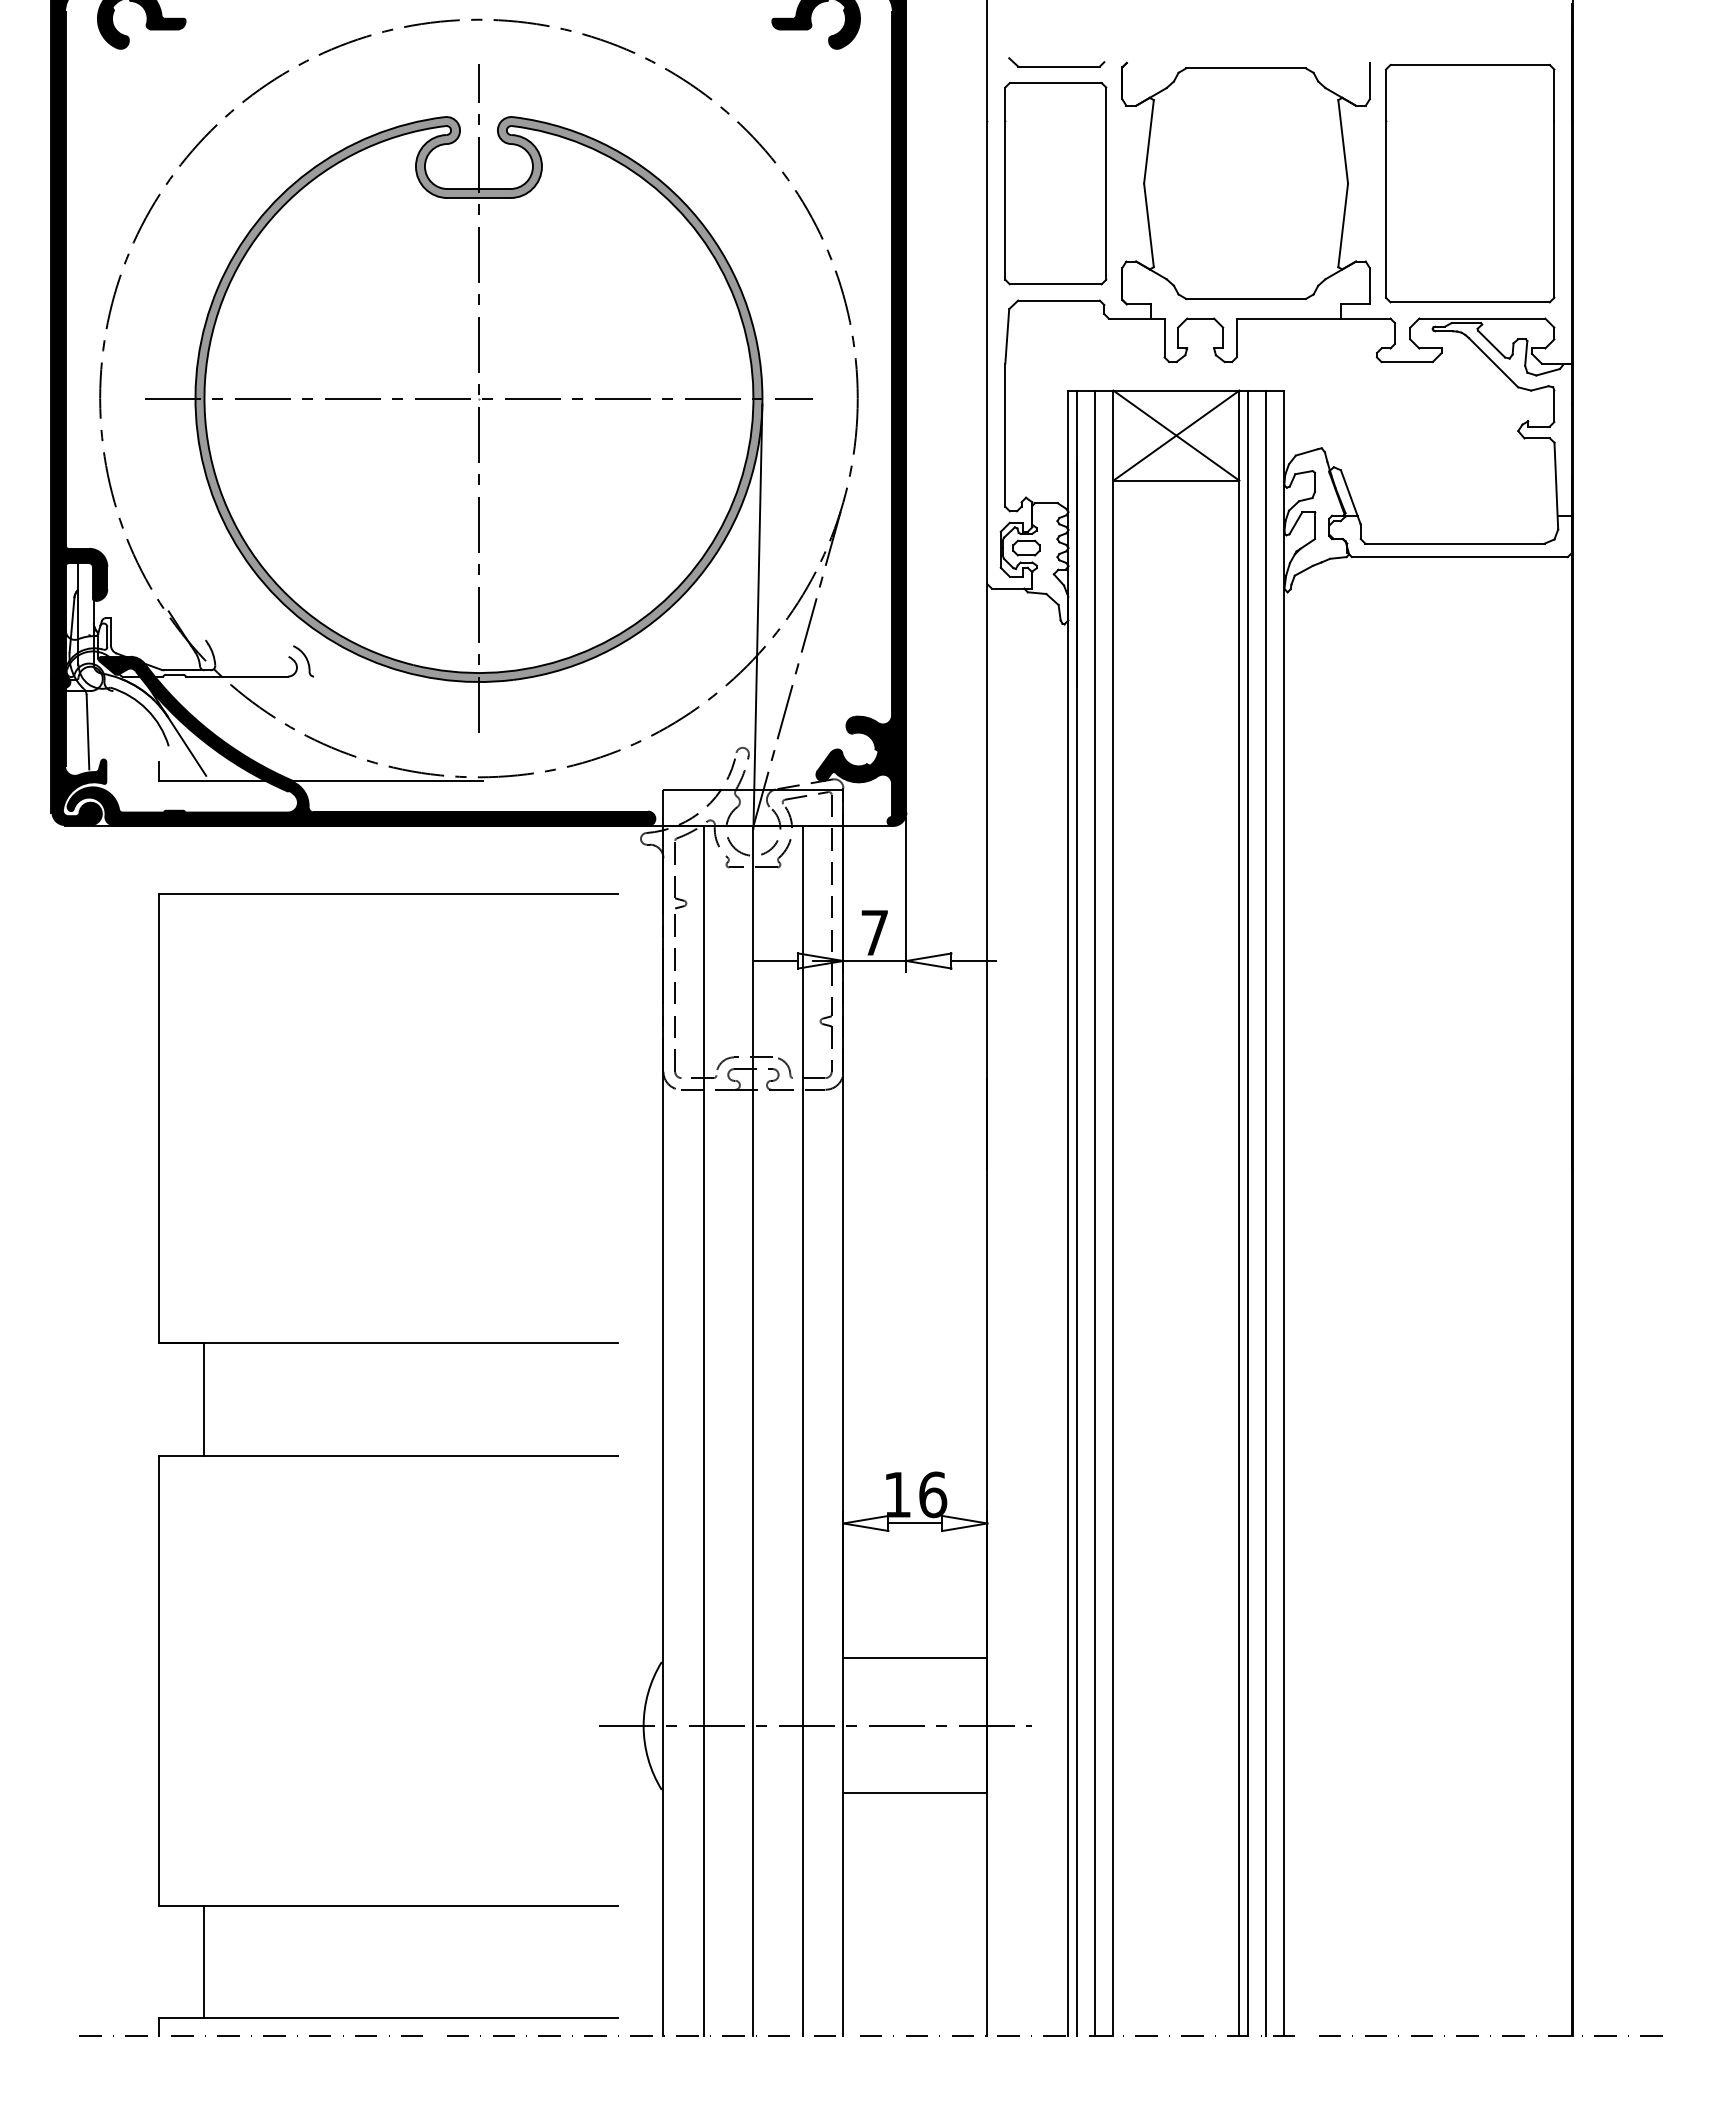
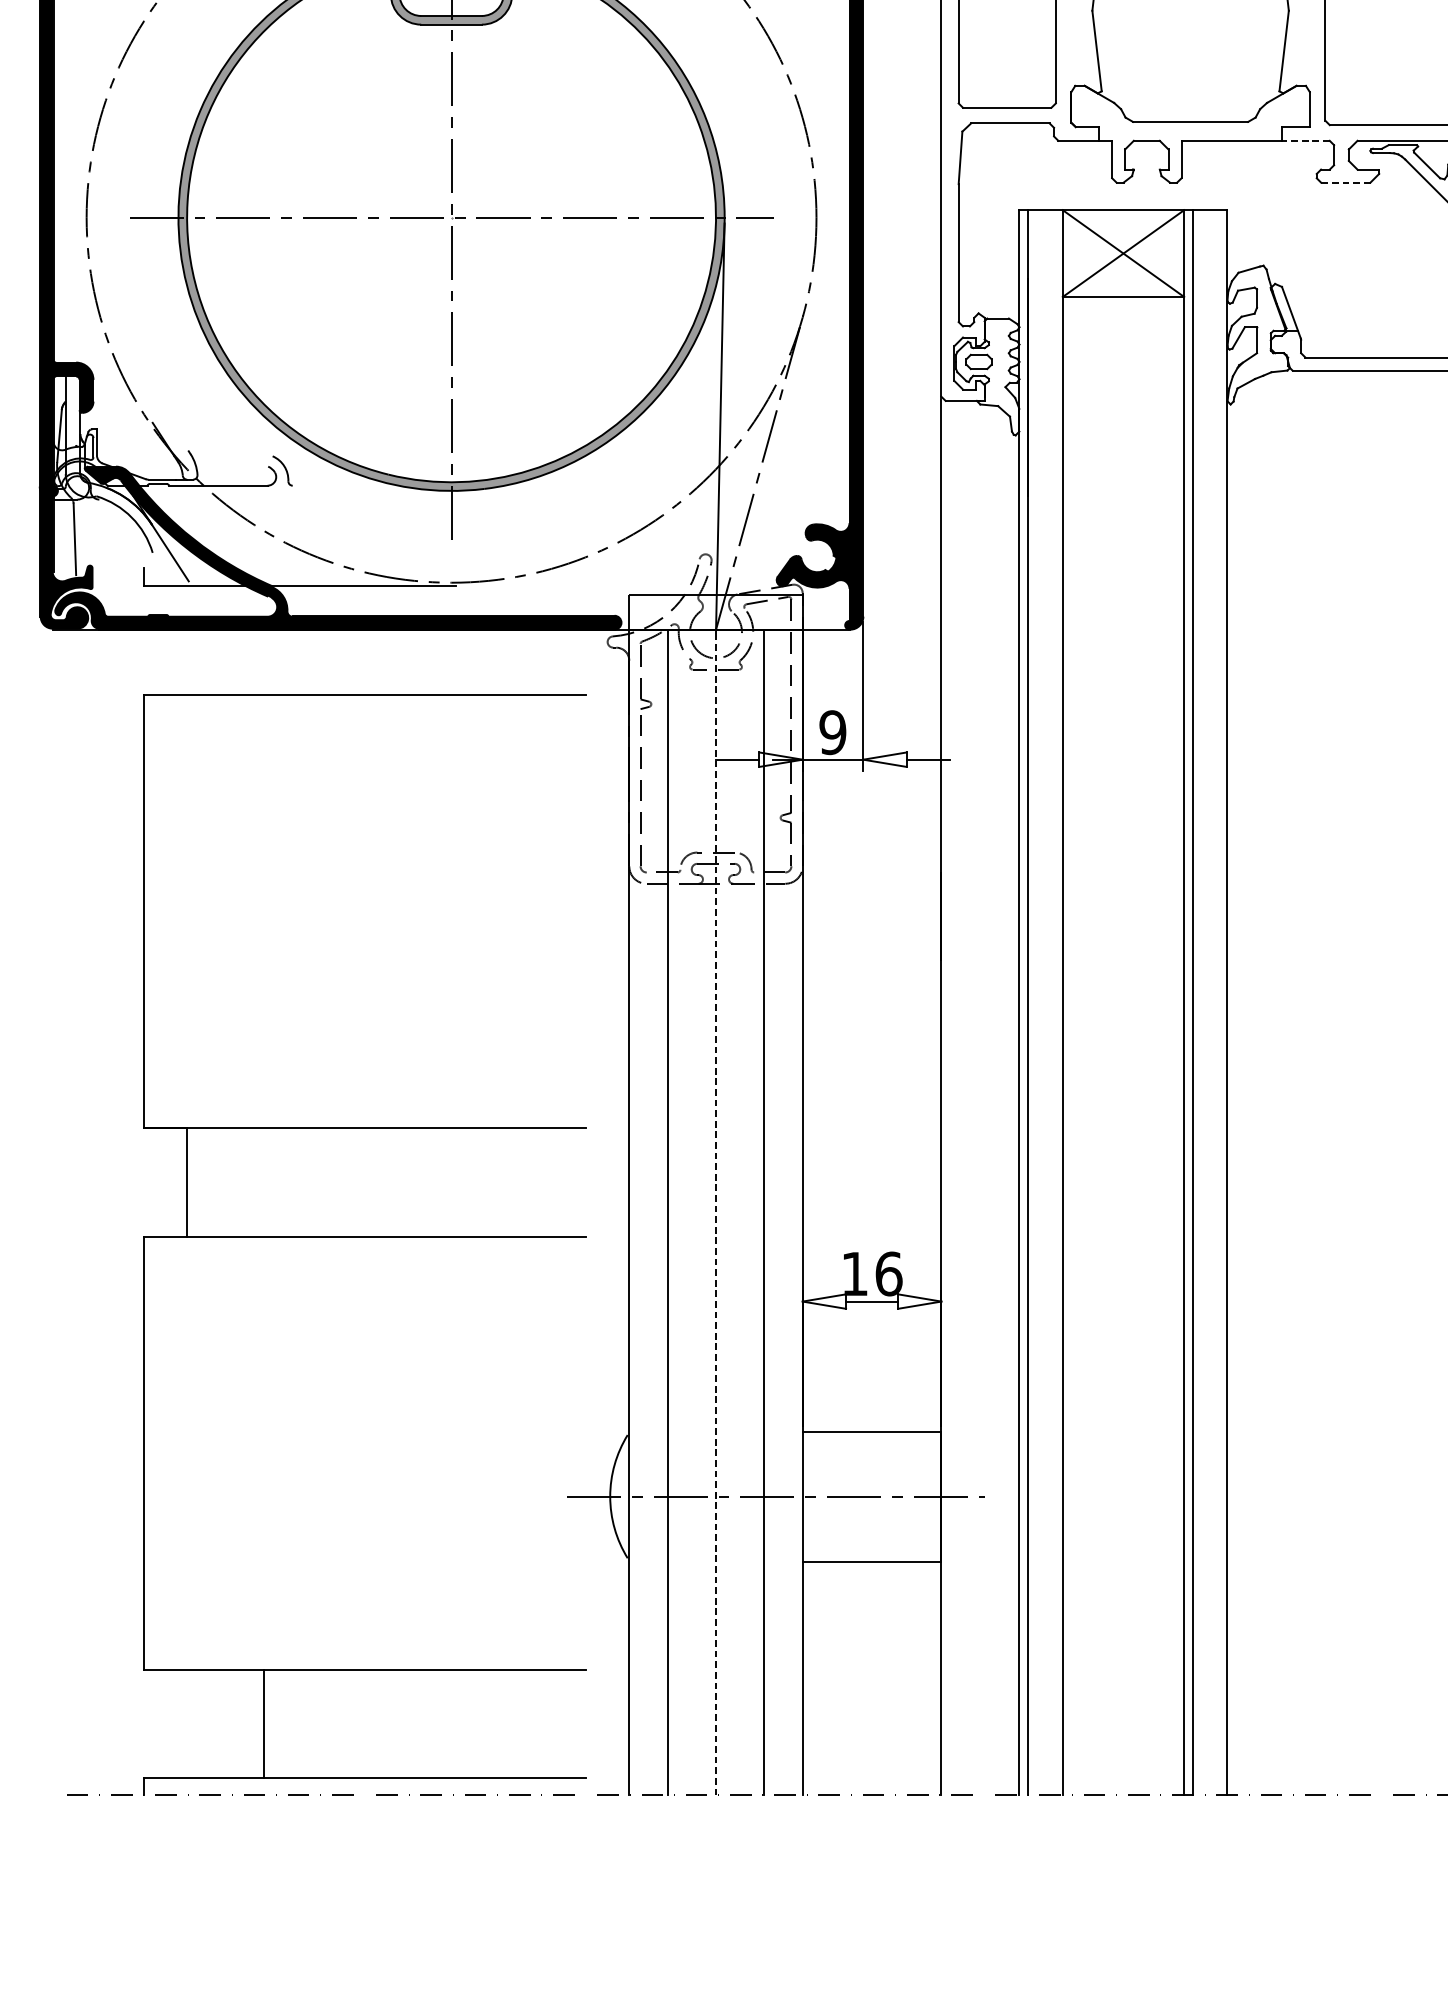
line: (1365, 318) -> (1305, 140), solid -> dashed
line: (1407, 362) -> (1346, 183), solid -> dashed
text: (874, 932) -> (832, 732), 7 -> 9
line: (1095, 1212) -> (1045, 1001), removed
line: (1266, 1212) -> (1210, 1001), removed
line: (753, 1430) -> (716, 1212), solid -> dashed
line: (204, 1961) -> (264, 1723), moved

